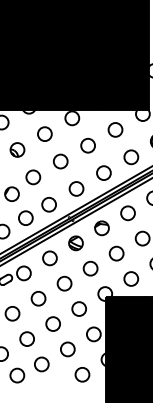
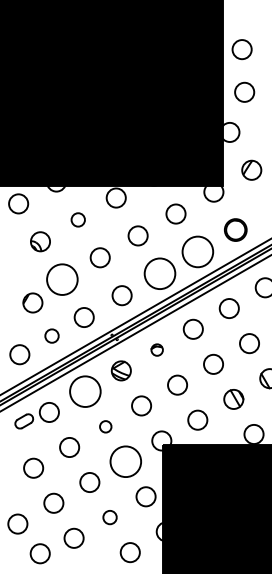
circle: (44, 133) -> (77, 219), size x0.7
circle: (131, 157) -> (197, 251), size x1.6
circle: (103, 172) -> (159, 273), size x1.6
circle: (32, 177) -> (61, 279), size x1.6
circle: (25, 217) -> (51, 335), size x0.7
part: (101, 227) -> (156, 349), size x0.6
circle: (49, 258) -> (84, 391), size x1.6
circle: (64, 283) -> (105, 426), size x0.6
circle: (78, 308) -> (125, 461), size x1.6
circle: (67, 349) -> (109, 517), size x0.7

